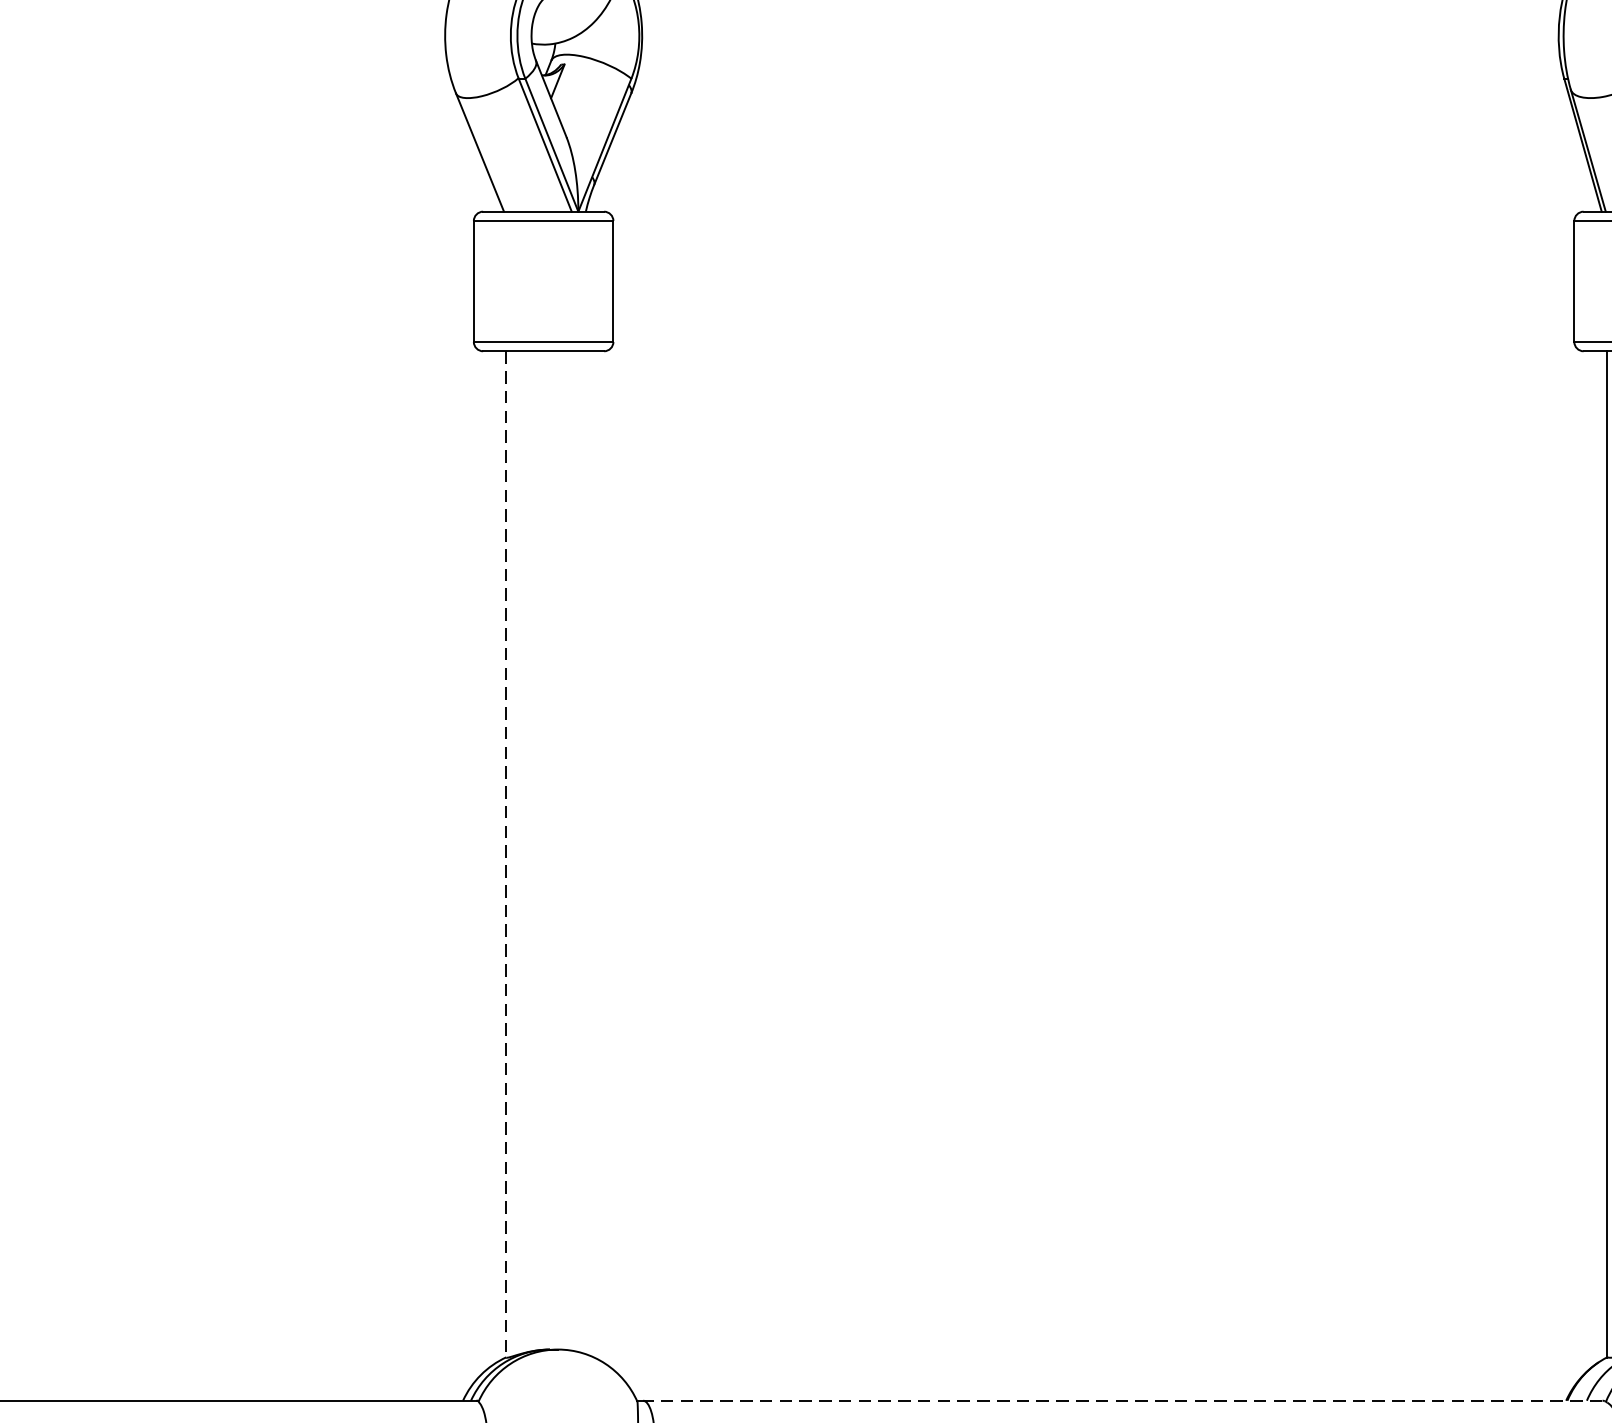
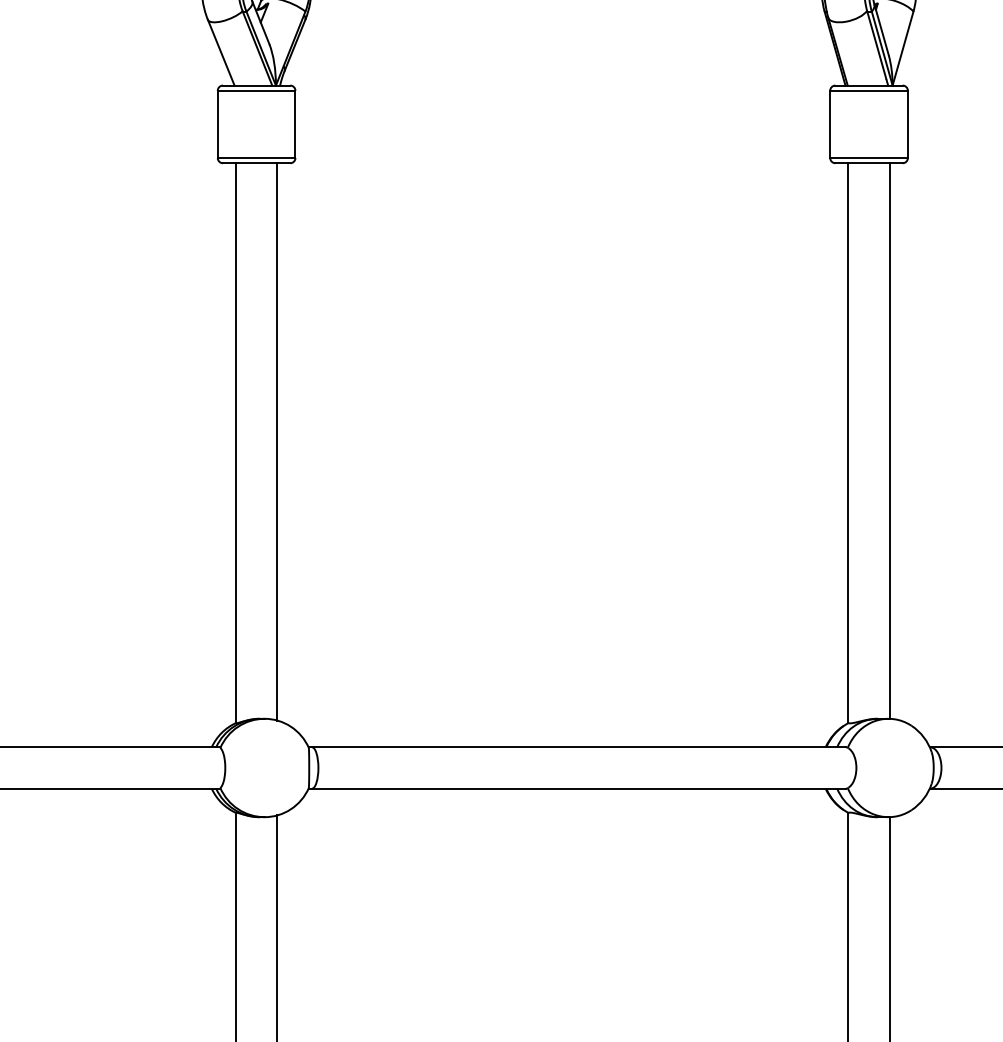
line: (581, 851) -> (277, 441), added
line: (505, 854) -> (235, 443), dashed -> solid
line: (1122, 1401) -> (578, 747), dashed -> solid

